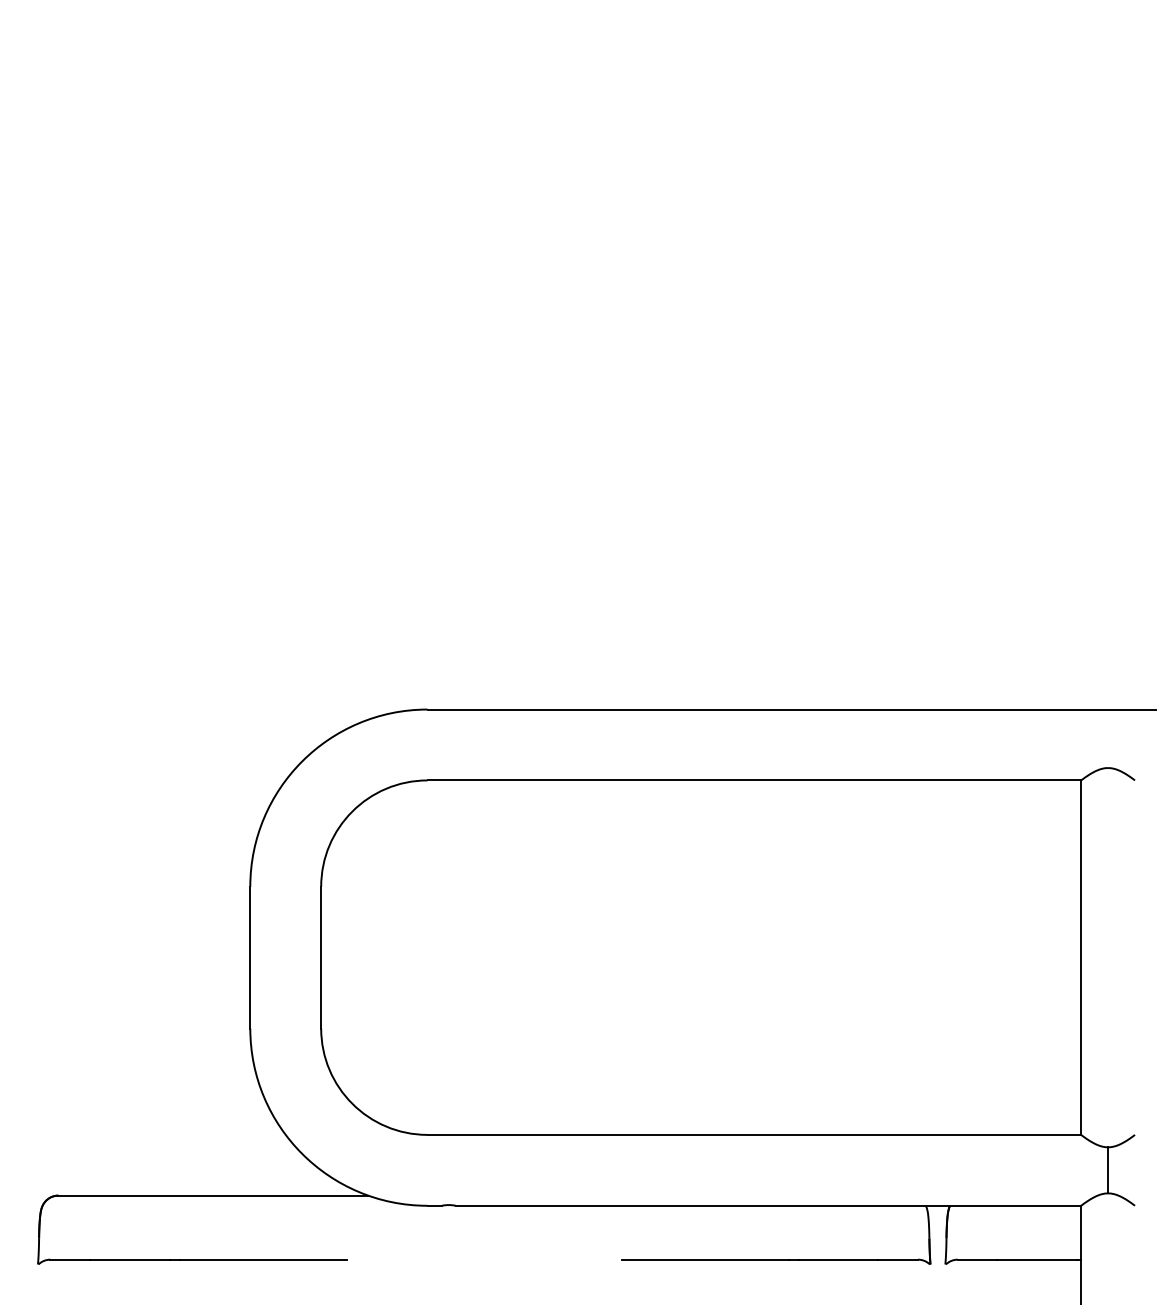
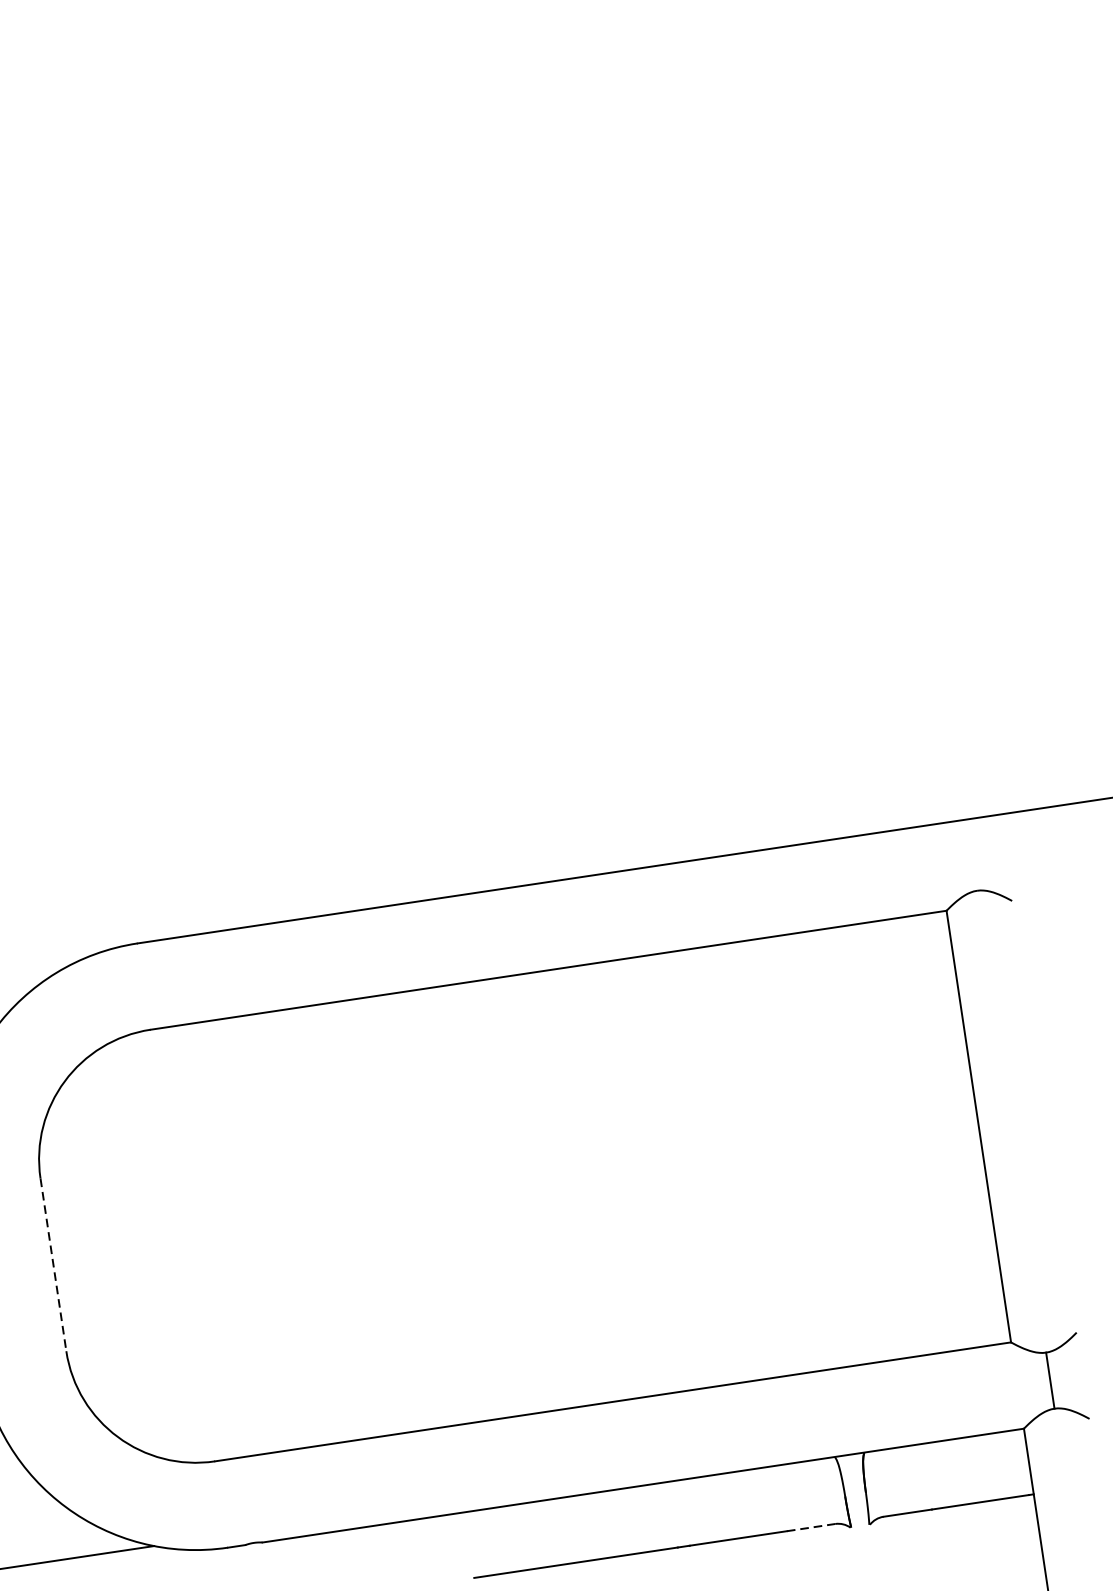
line: (321, 957) -> (53, 1264), solid -> dashed
line: (898, 1259) -> (811, 1527), solid -> dashed

